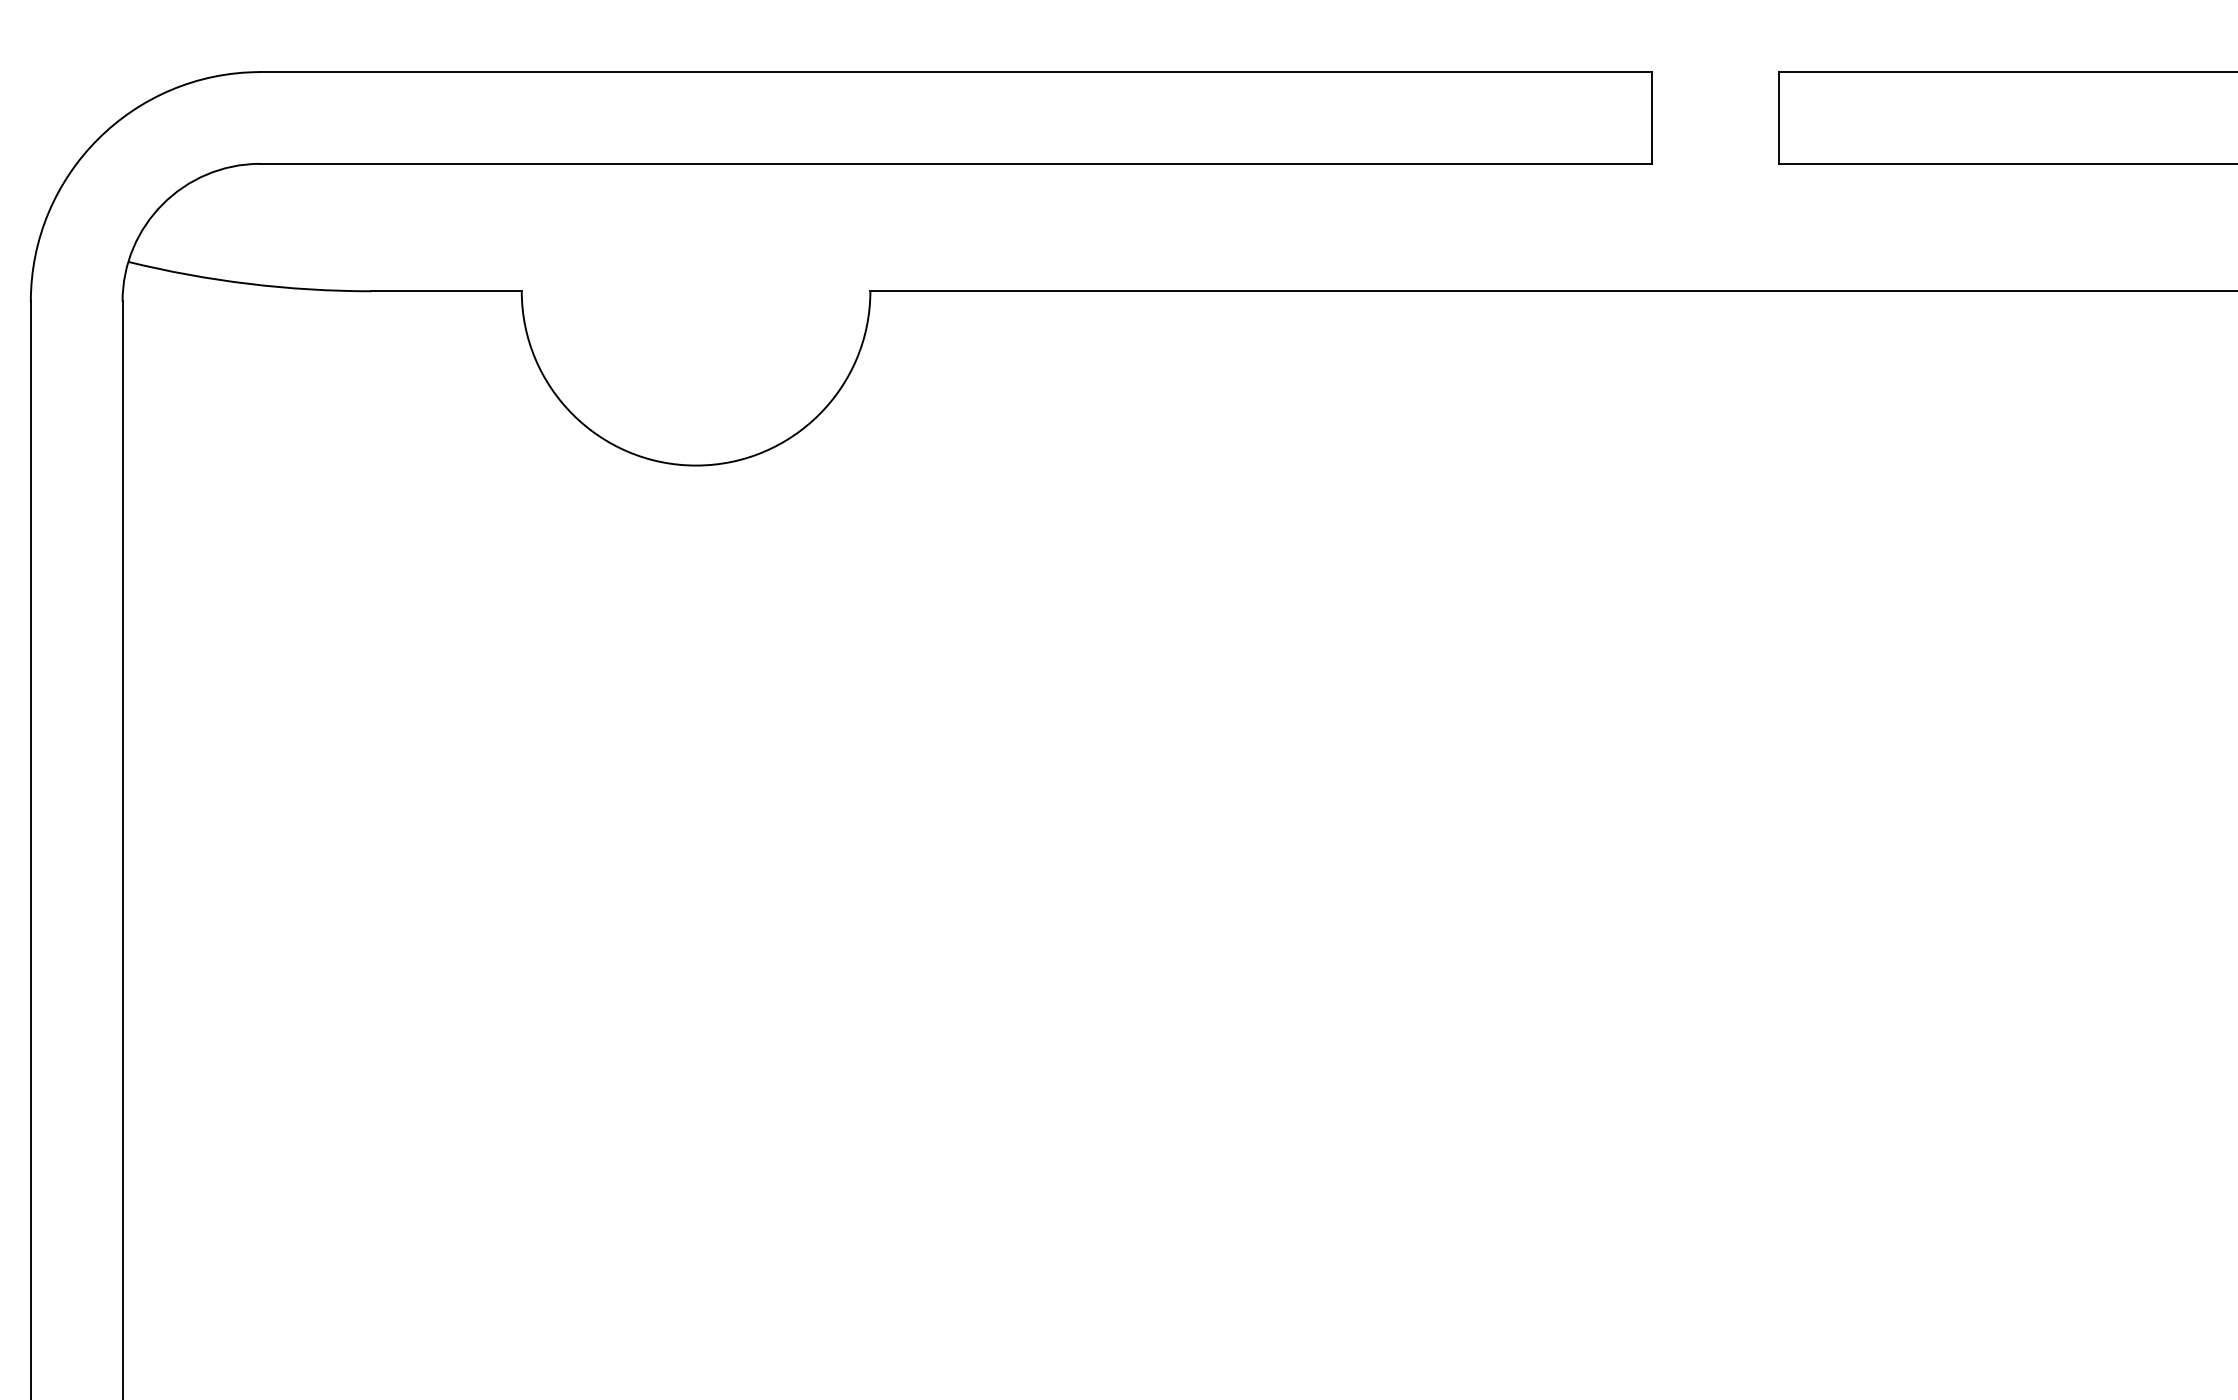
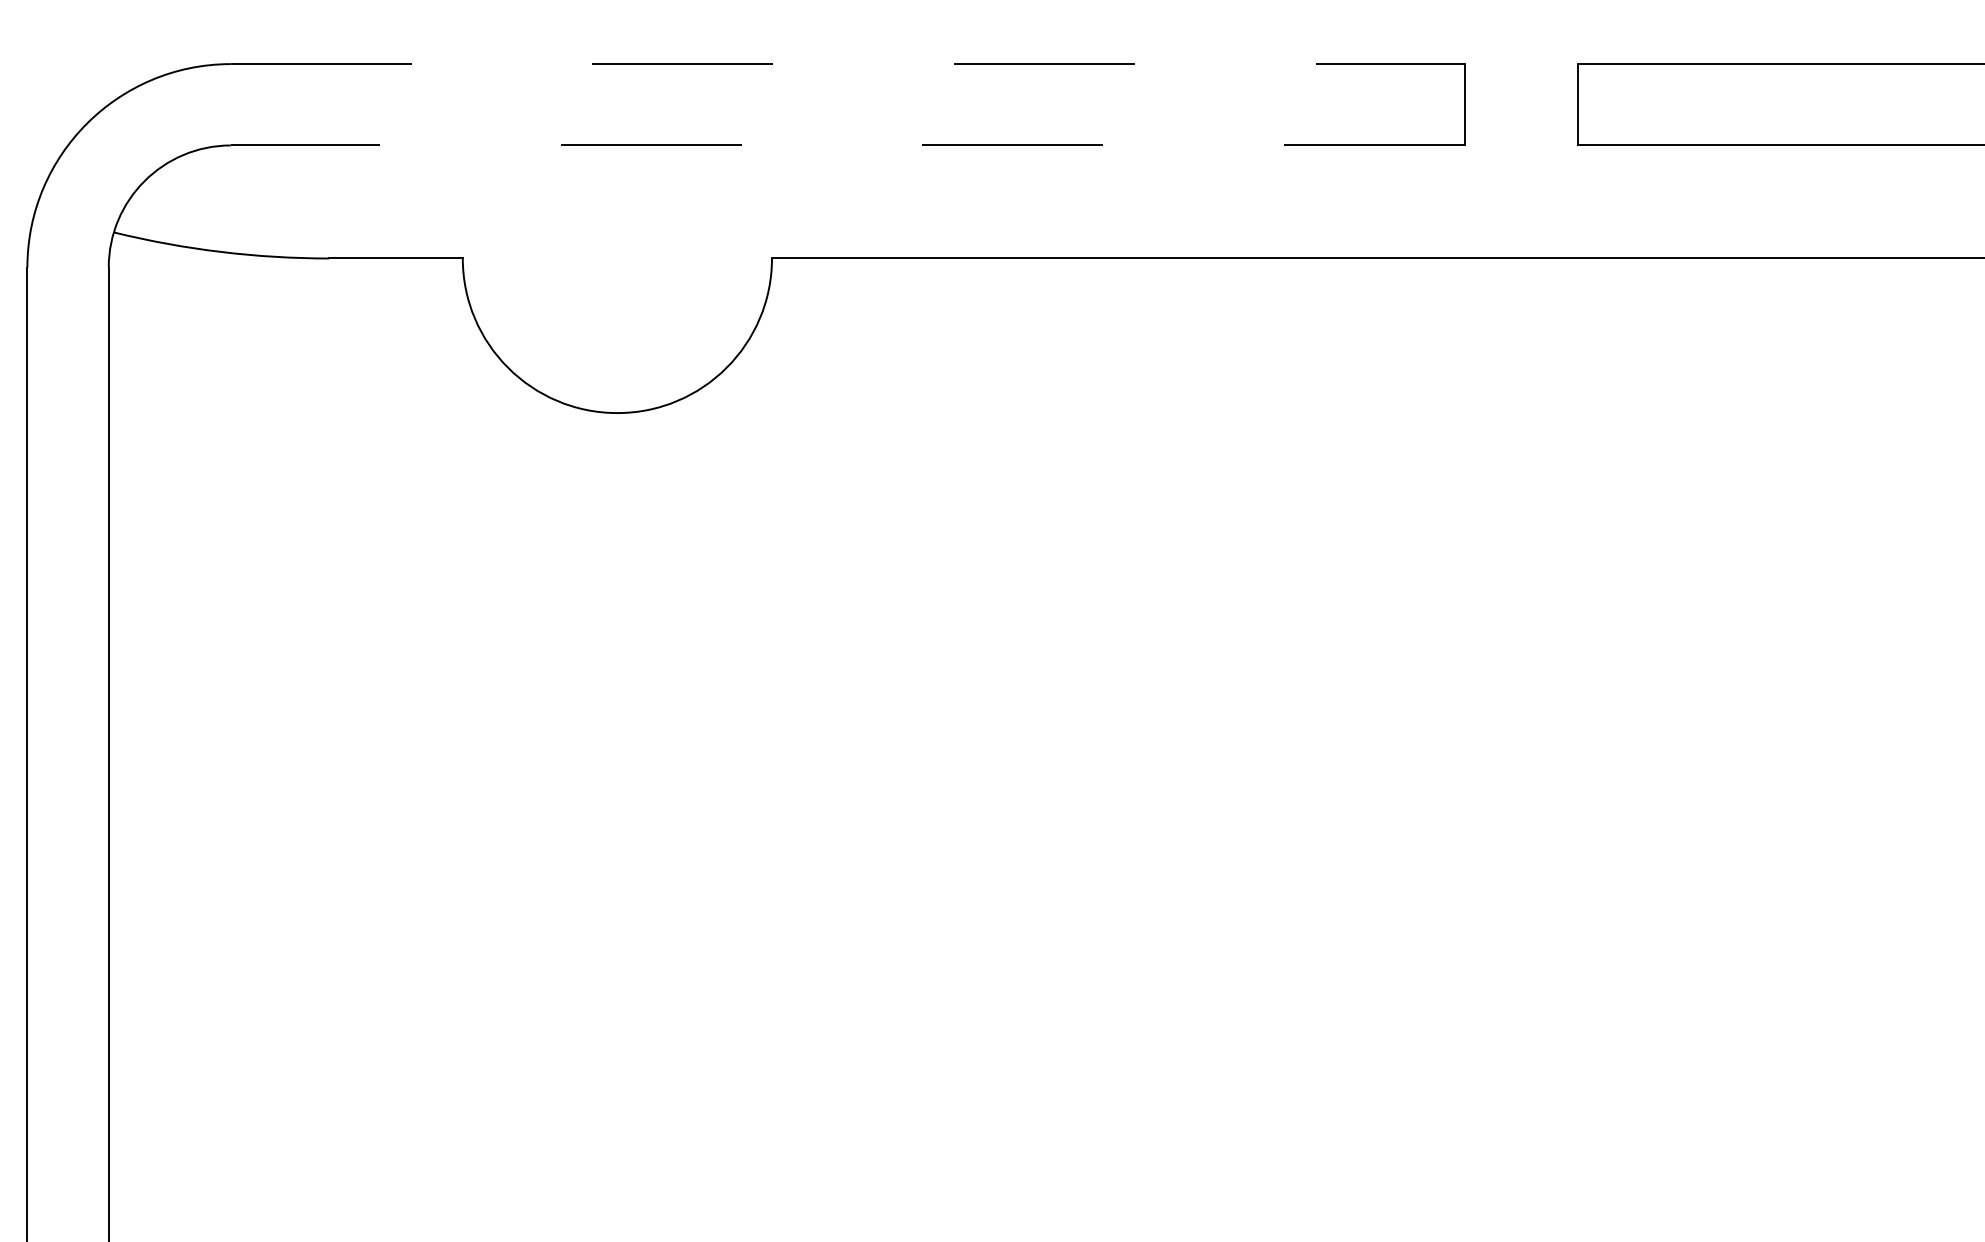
line: (956, 72) -> (848, 64), solid -> dashed
line: (955, 163) -> (847, 145), solid -> dashed

